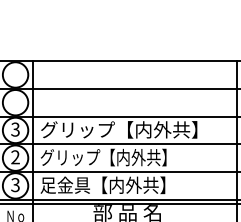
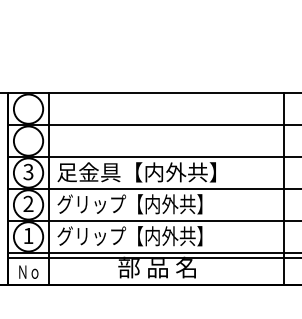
text: (118, 129) -> (147, 172), グリップ【内外共】 -> 足金具【内外共】
text: (15, 184) -> (28, 235), 3 -> 1
text: (103, 185) -> (129, 236), 足金具【内外共】 -> グリップ【内外共】

